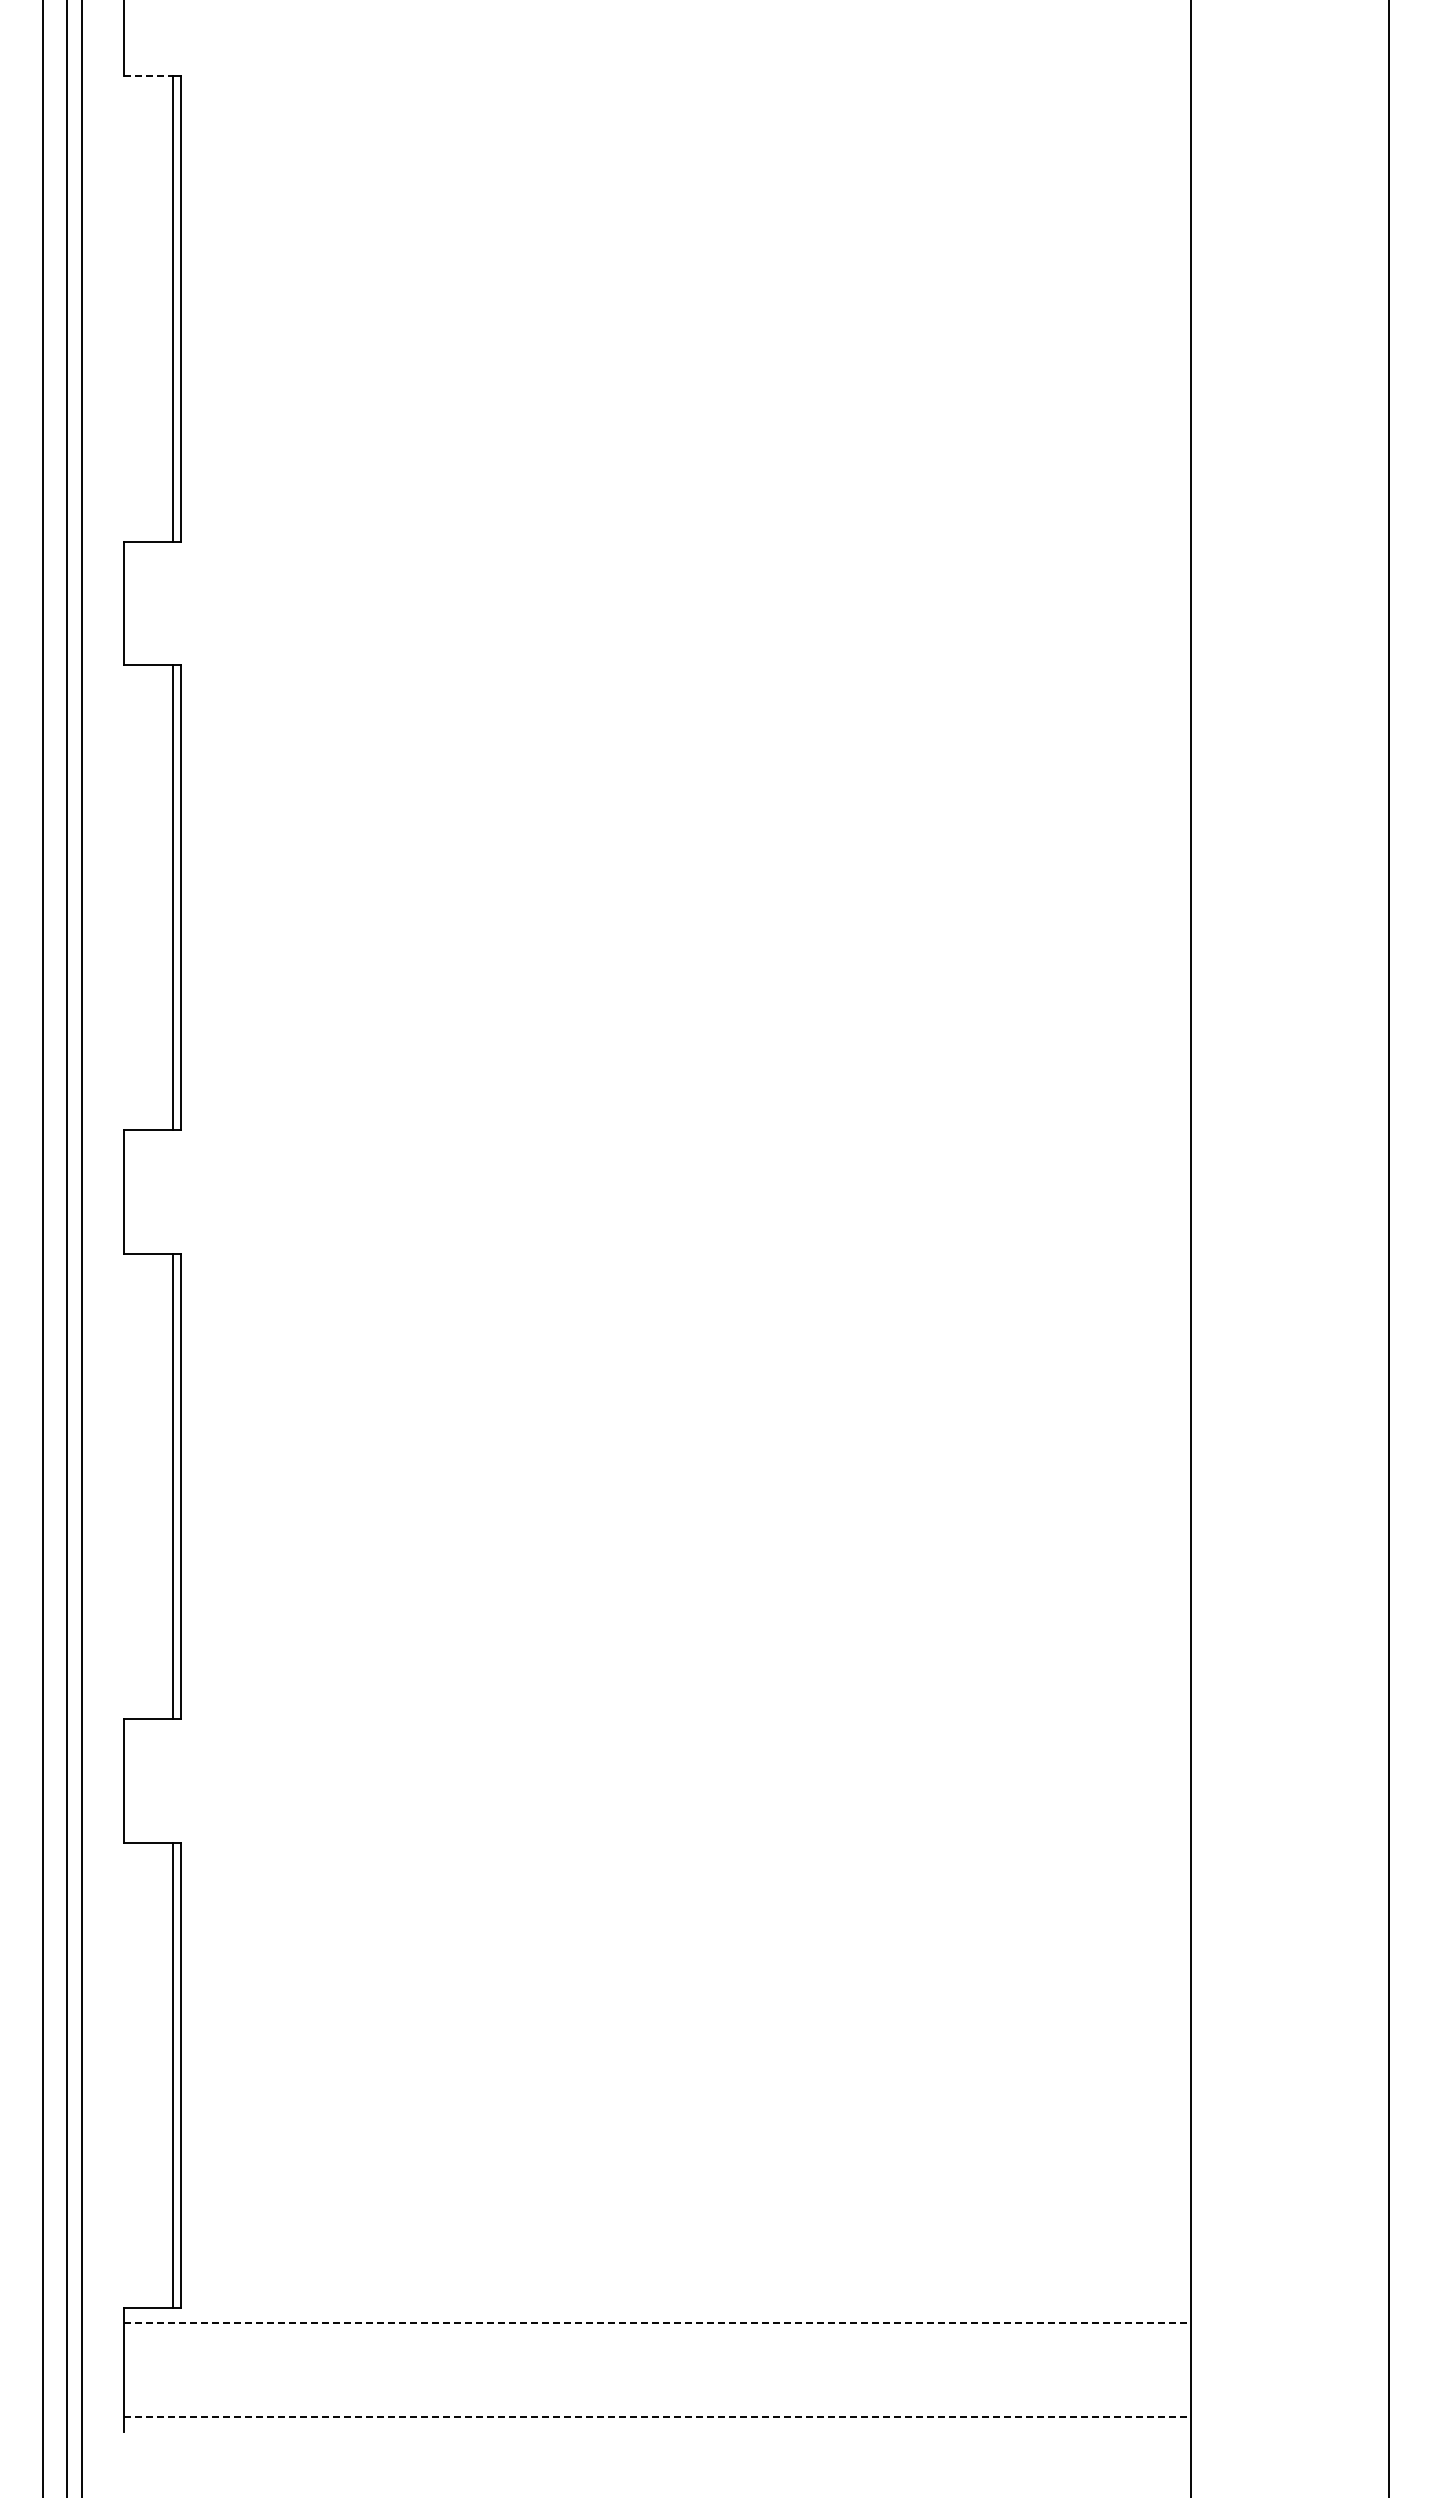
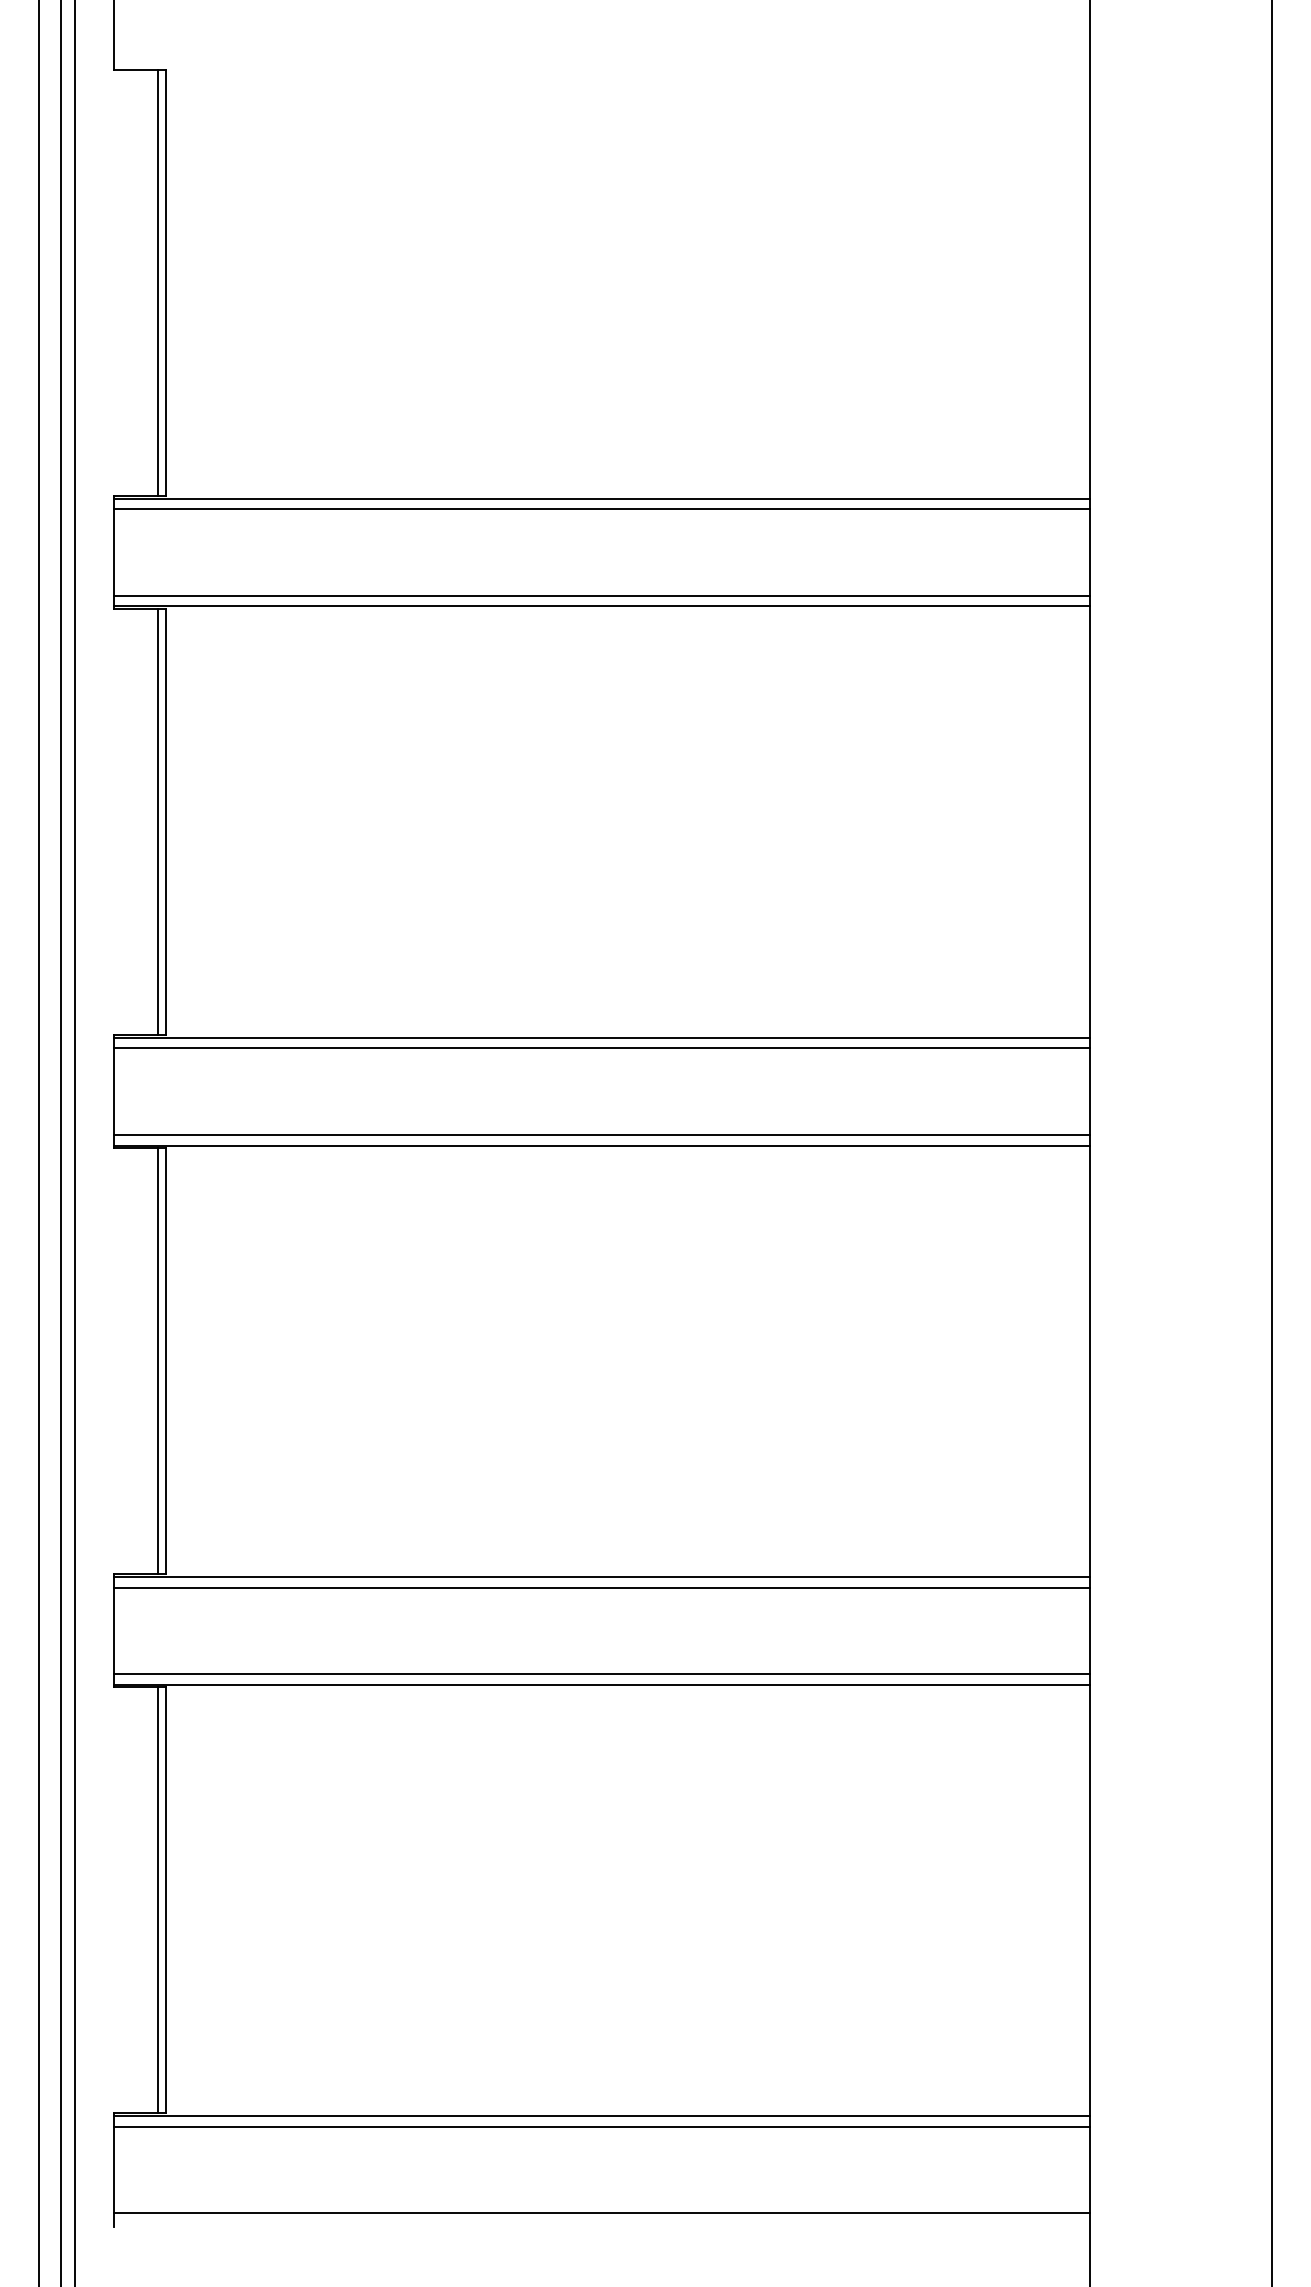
line: (148, 76) -> (135, 69), dashed -> solid
line: (657, 544) -> (601, 498), added
line: (657, 556) -> (601, 509), added
line: (657, 650) -> (601, 595), added
line: (657, 662) -> (601, 606), added
line: (657, 1133) -> (601, 1037), added
line: (657, 1145) -> (601, 1048), added
line: (657, 1239) -> (601, 1134), added
line: (657, 1251) -> (601, 1145), added
line: (657, 1722) -> (601, 1577), added
line: (657, 1734) -> (601, 1588), added
line: (657, 1828) -> (601, 1674), added
line: (657, 1840) -> (601, 1685), added
line: (657, 2311) -> (601, 2116), added
line: (657, 2322) -> (601, 2126), dashed -> solid
line: (657, 2417) -> (601, 2213), dashed -> solid

